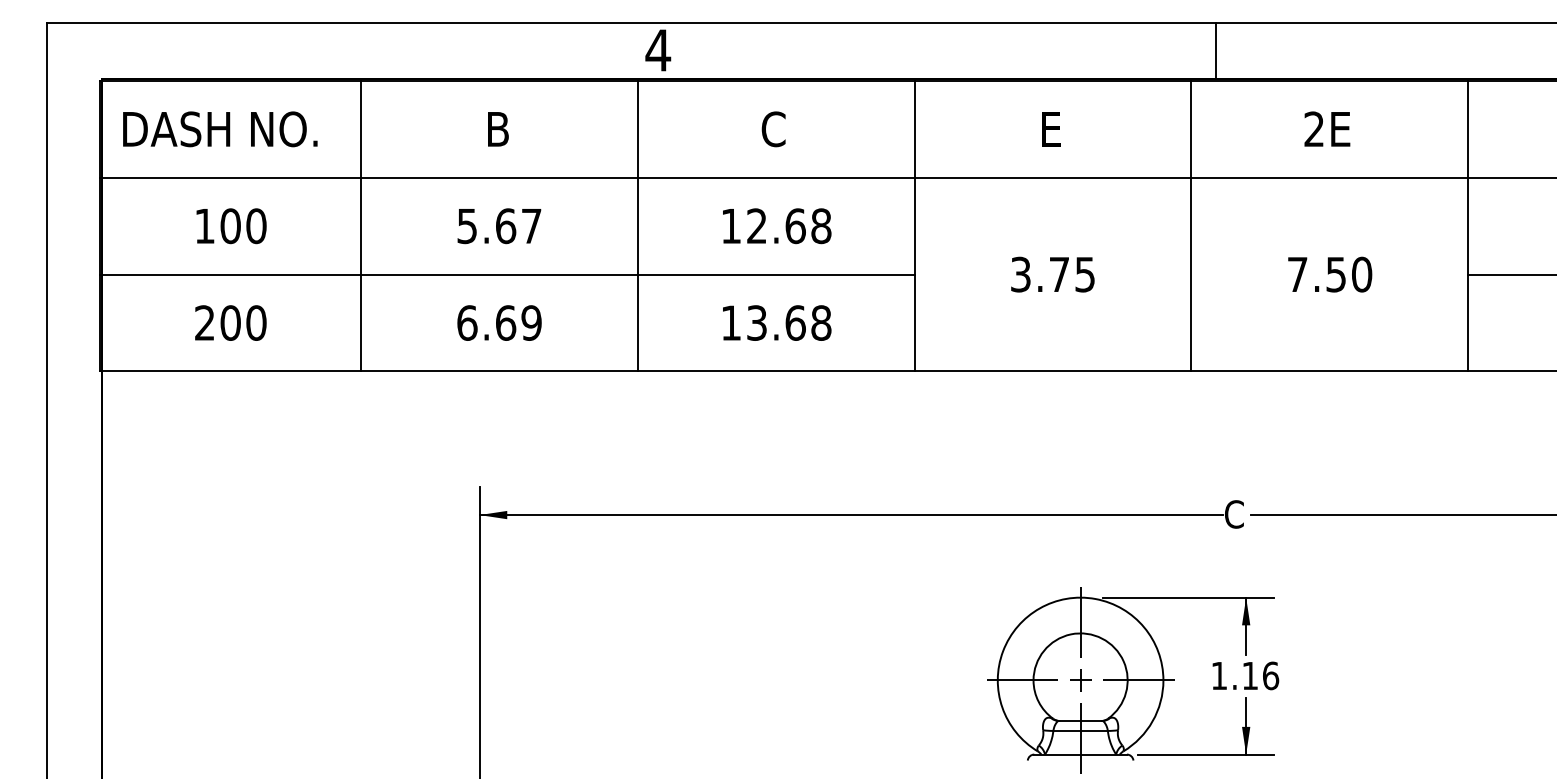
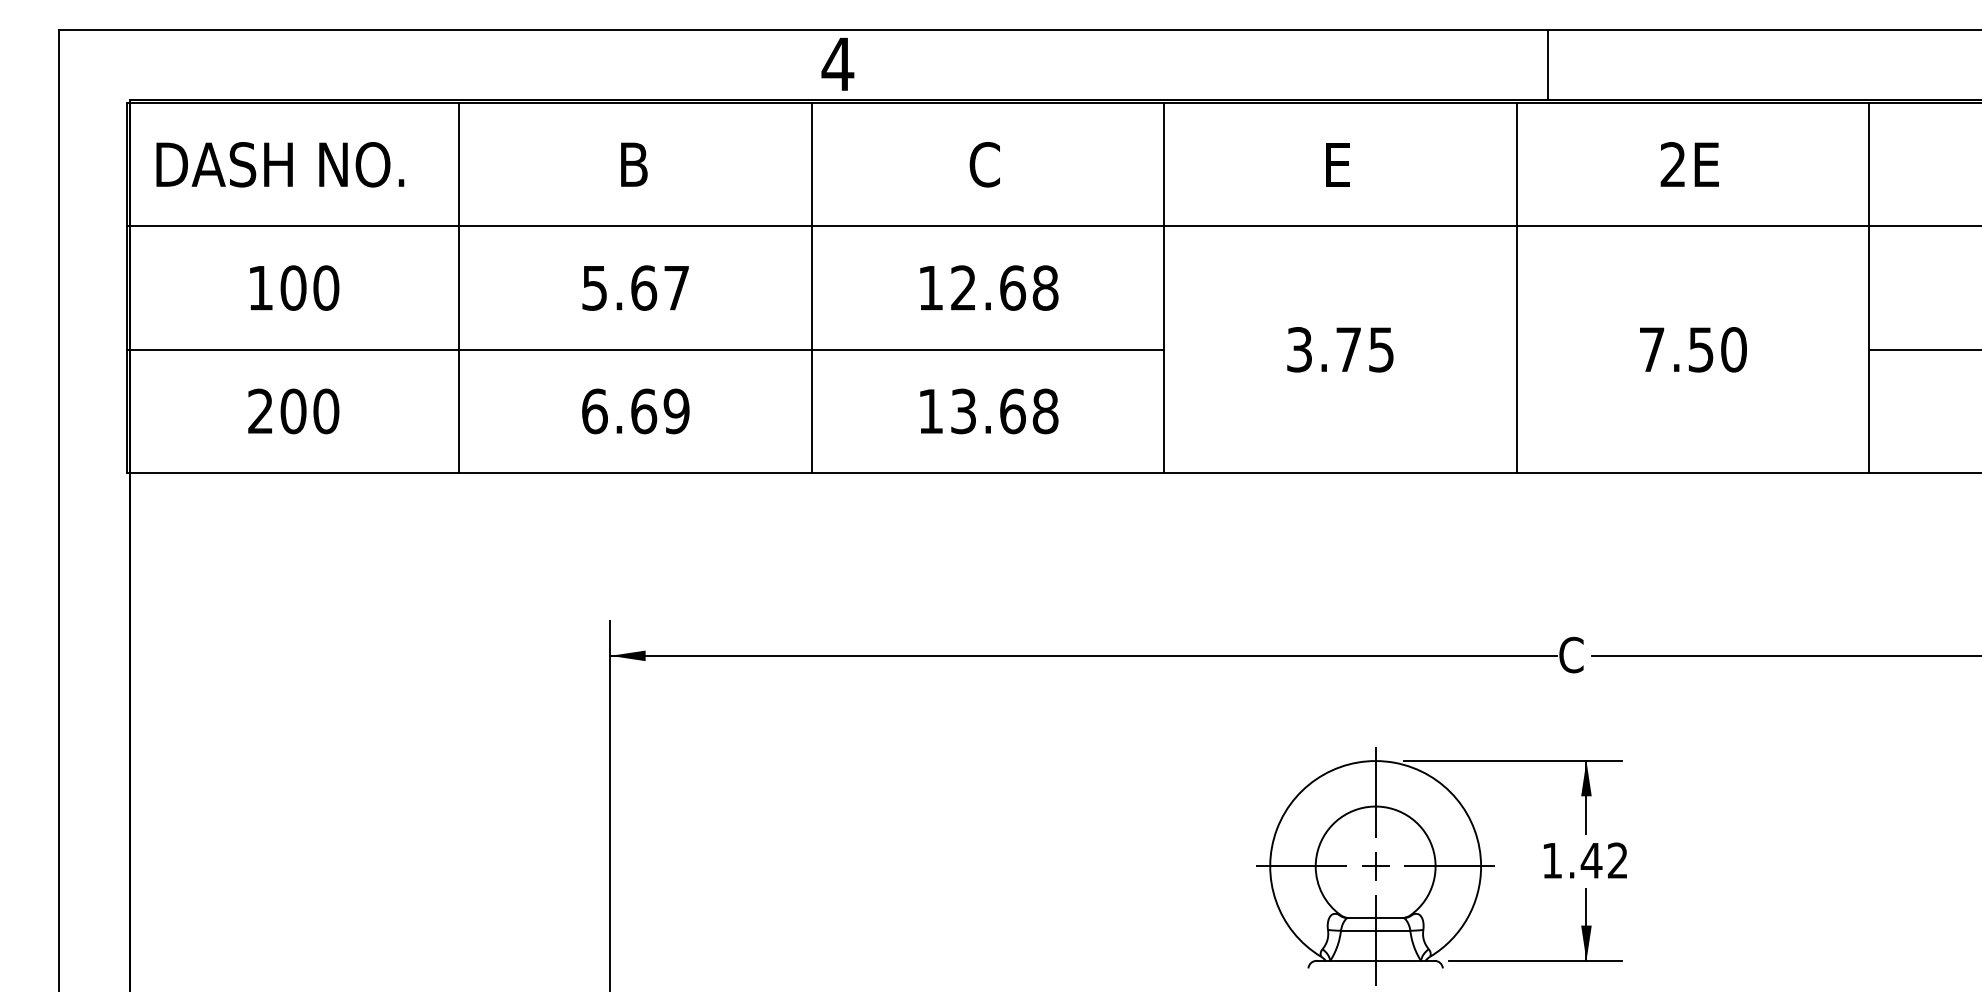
text: (1260, 675) -> (1604, 860), 1.16 -> 1.42

